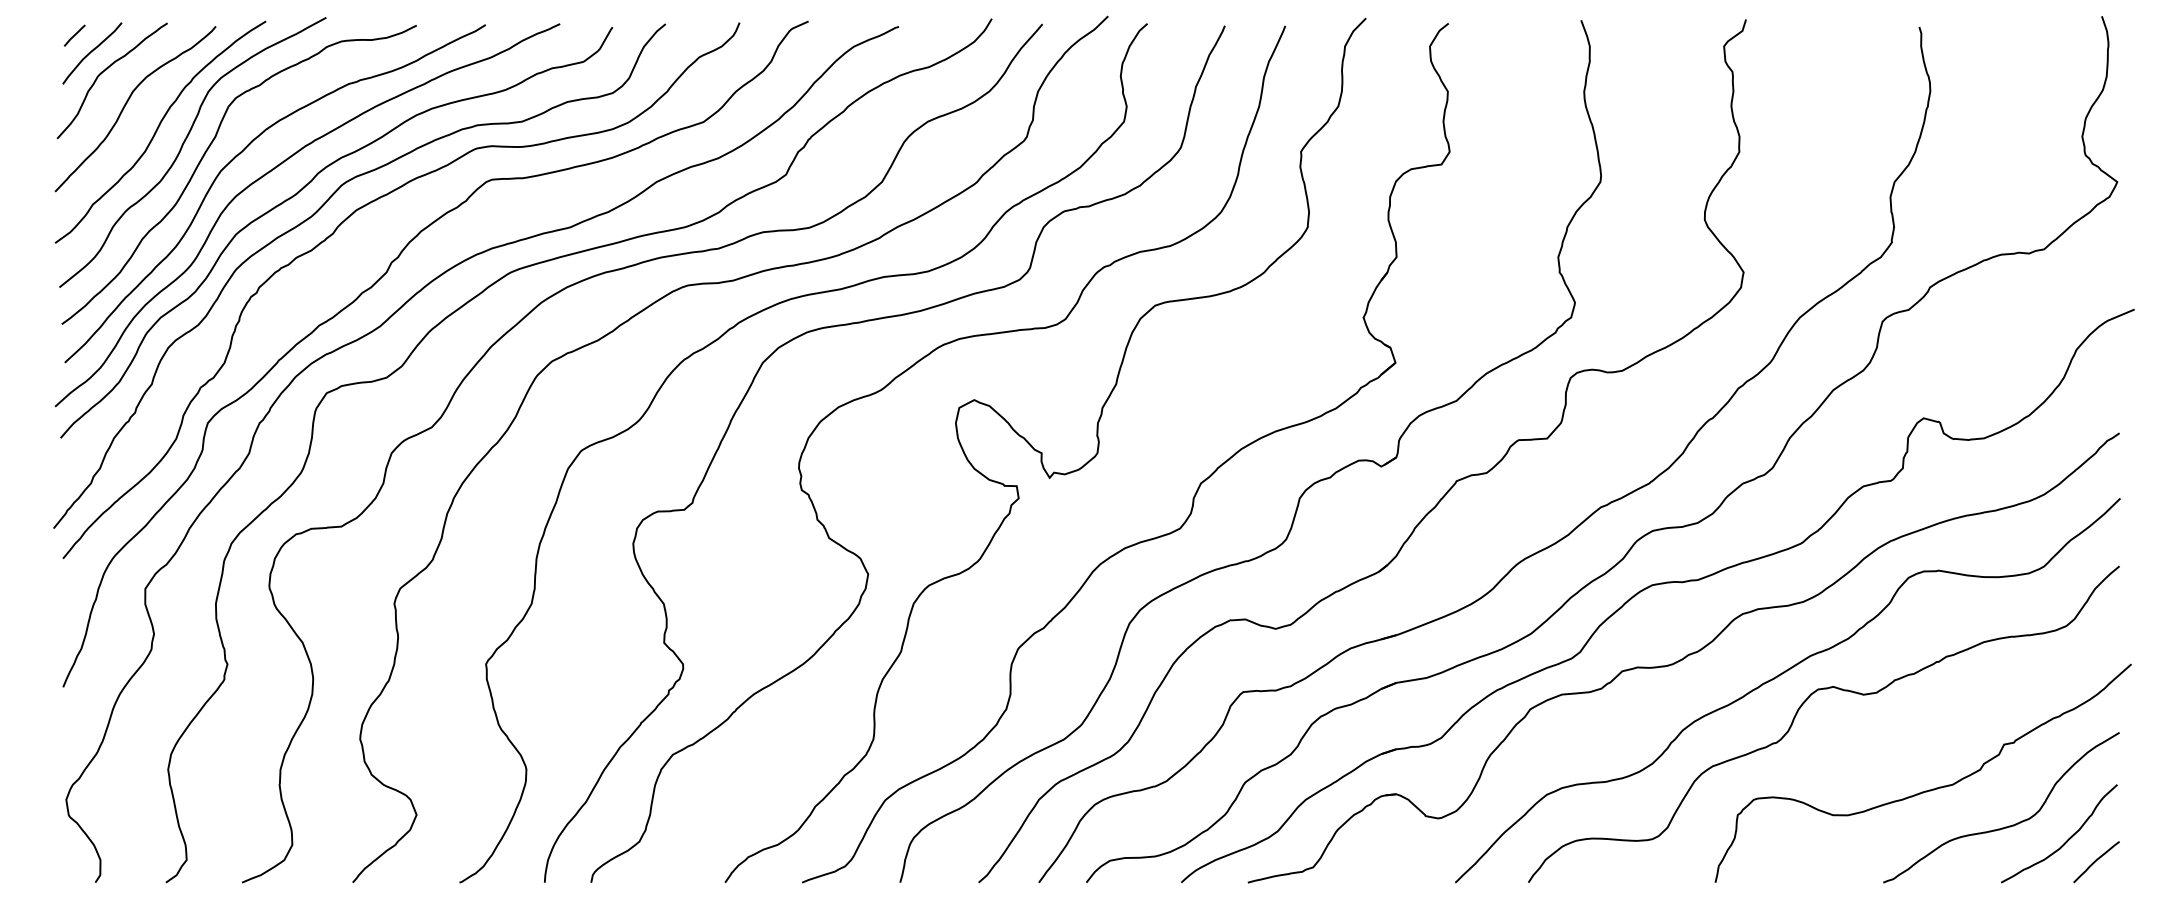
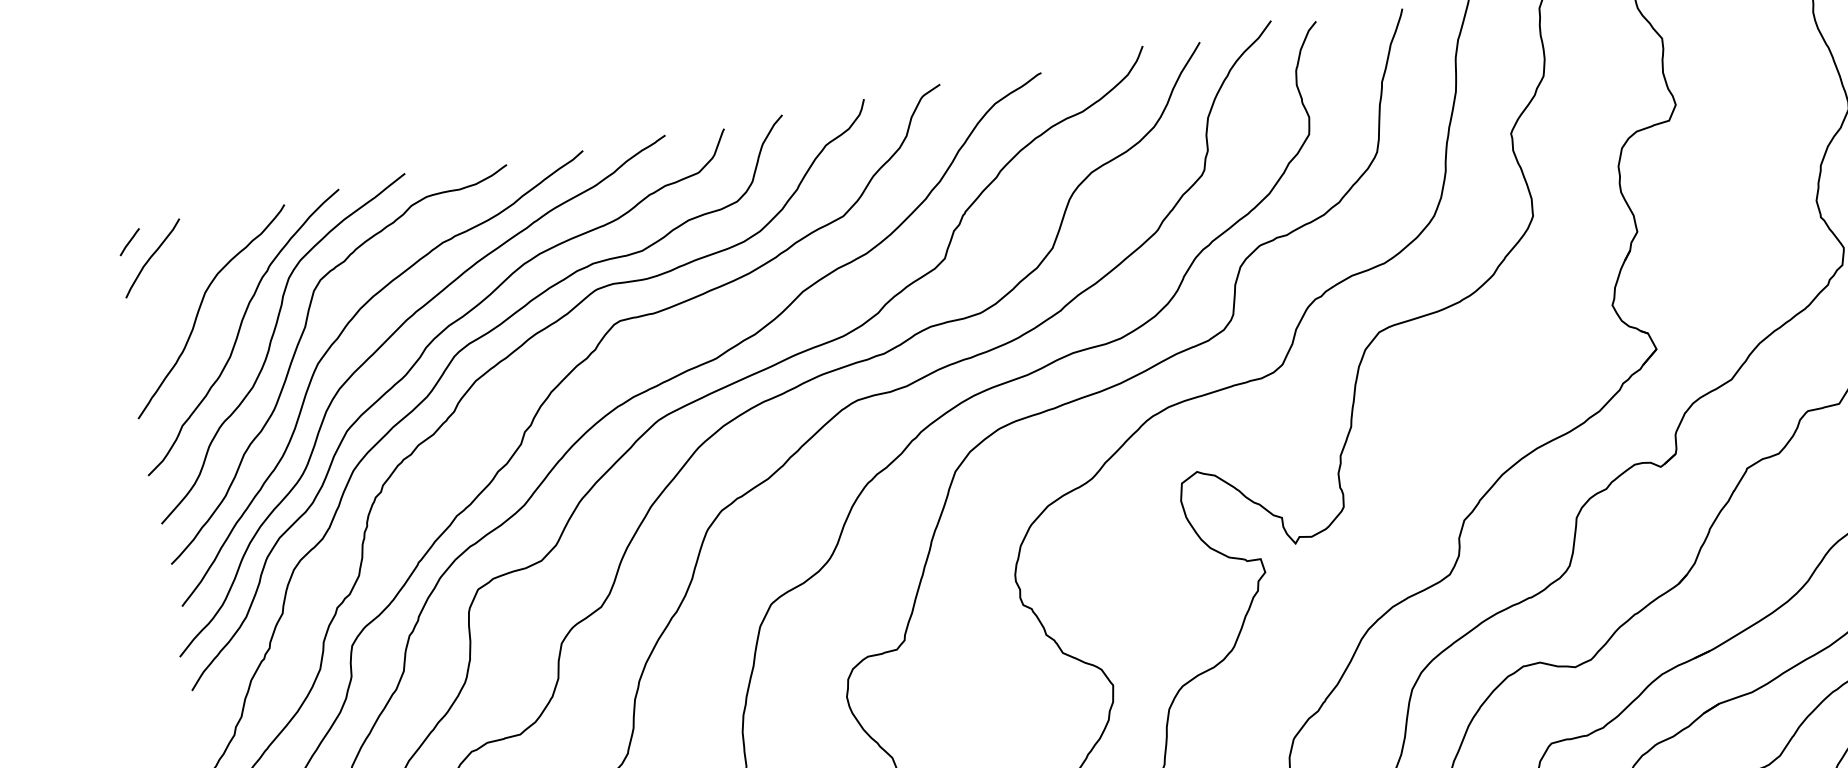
curve: (106, 70) -> (171, 274), removed

